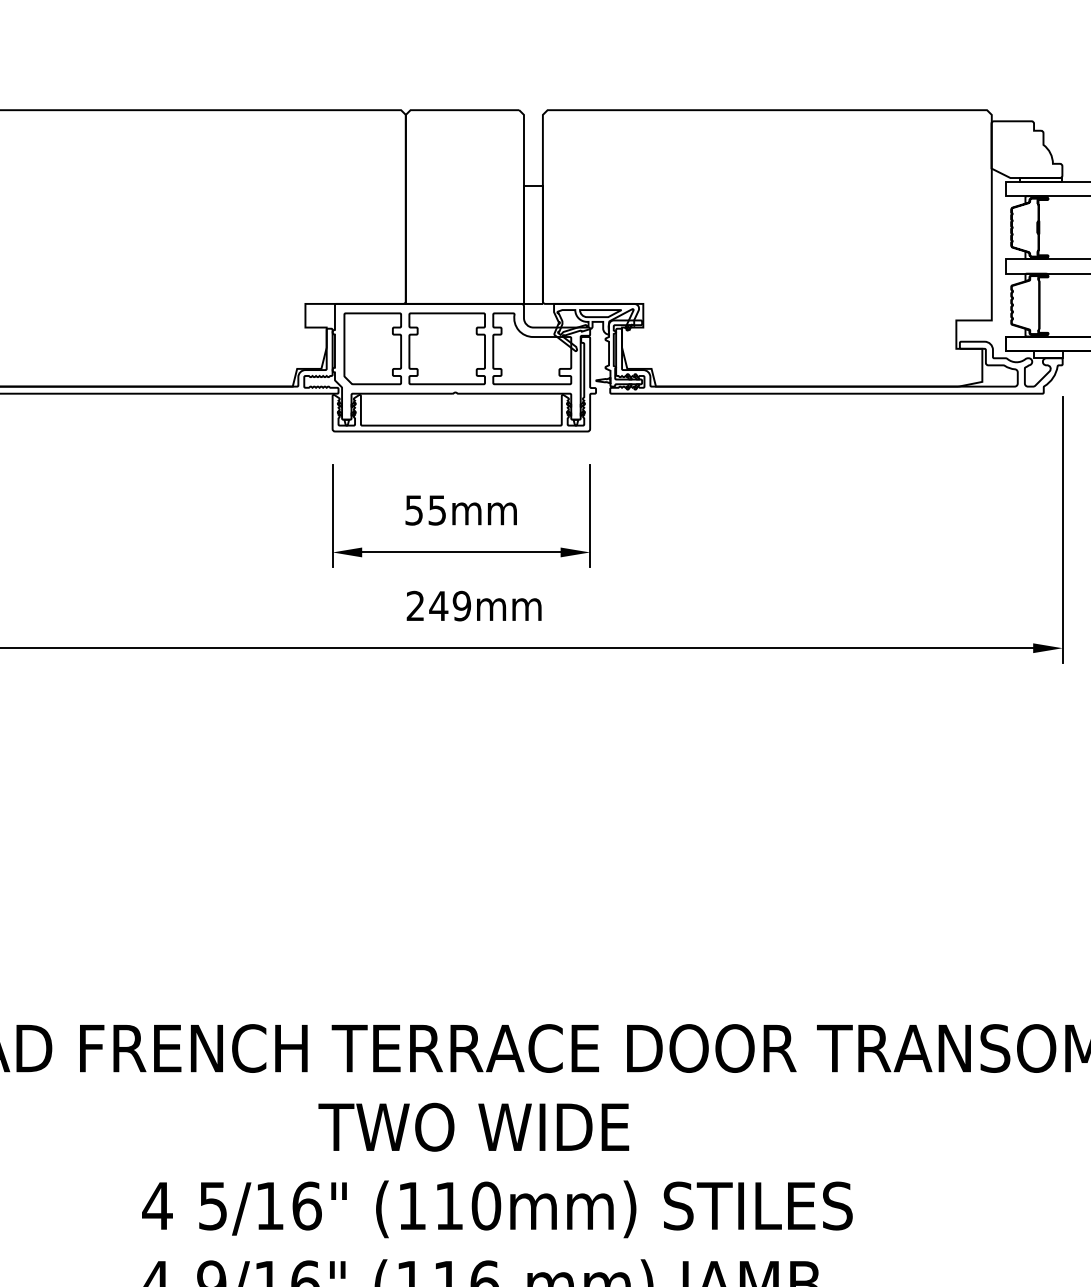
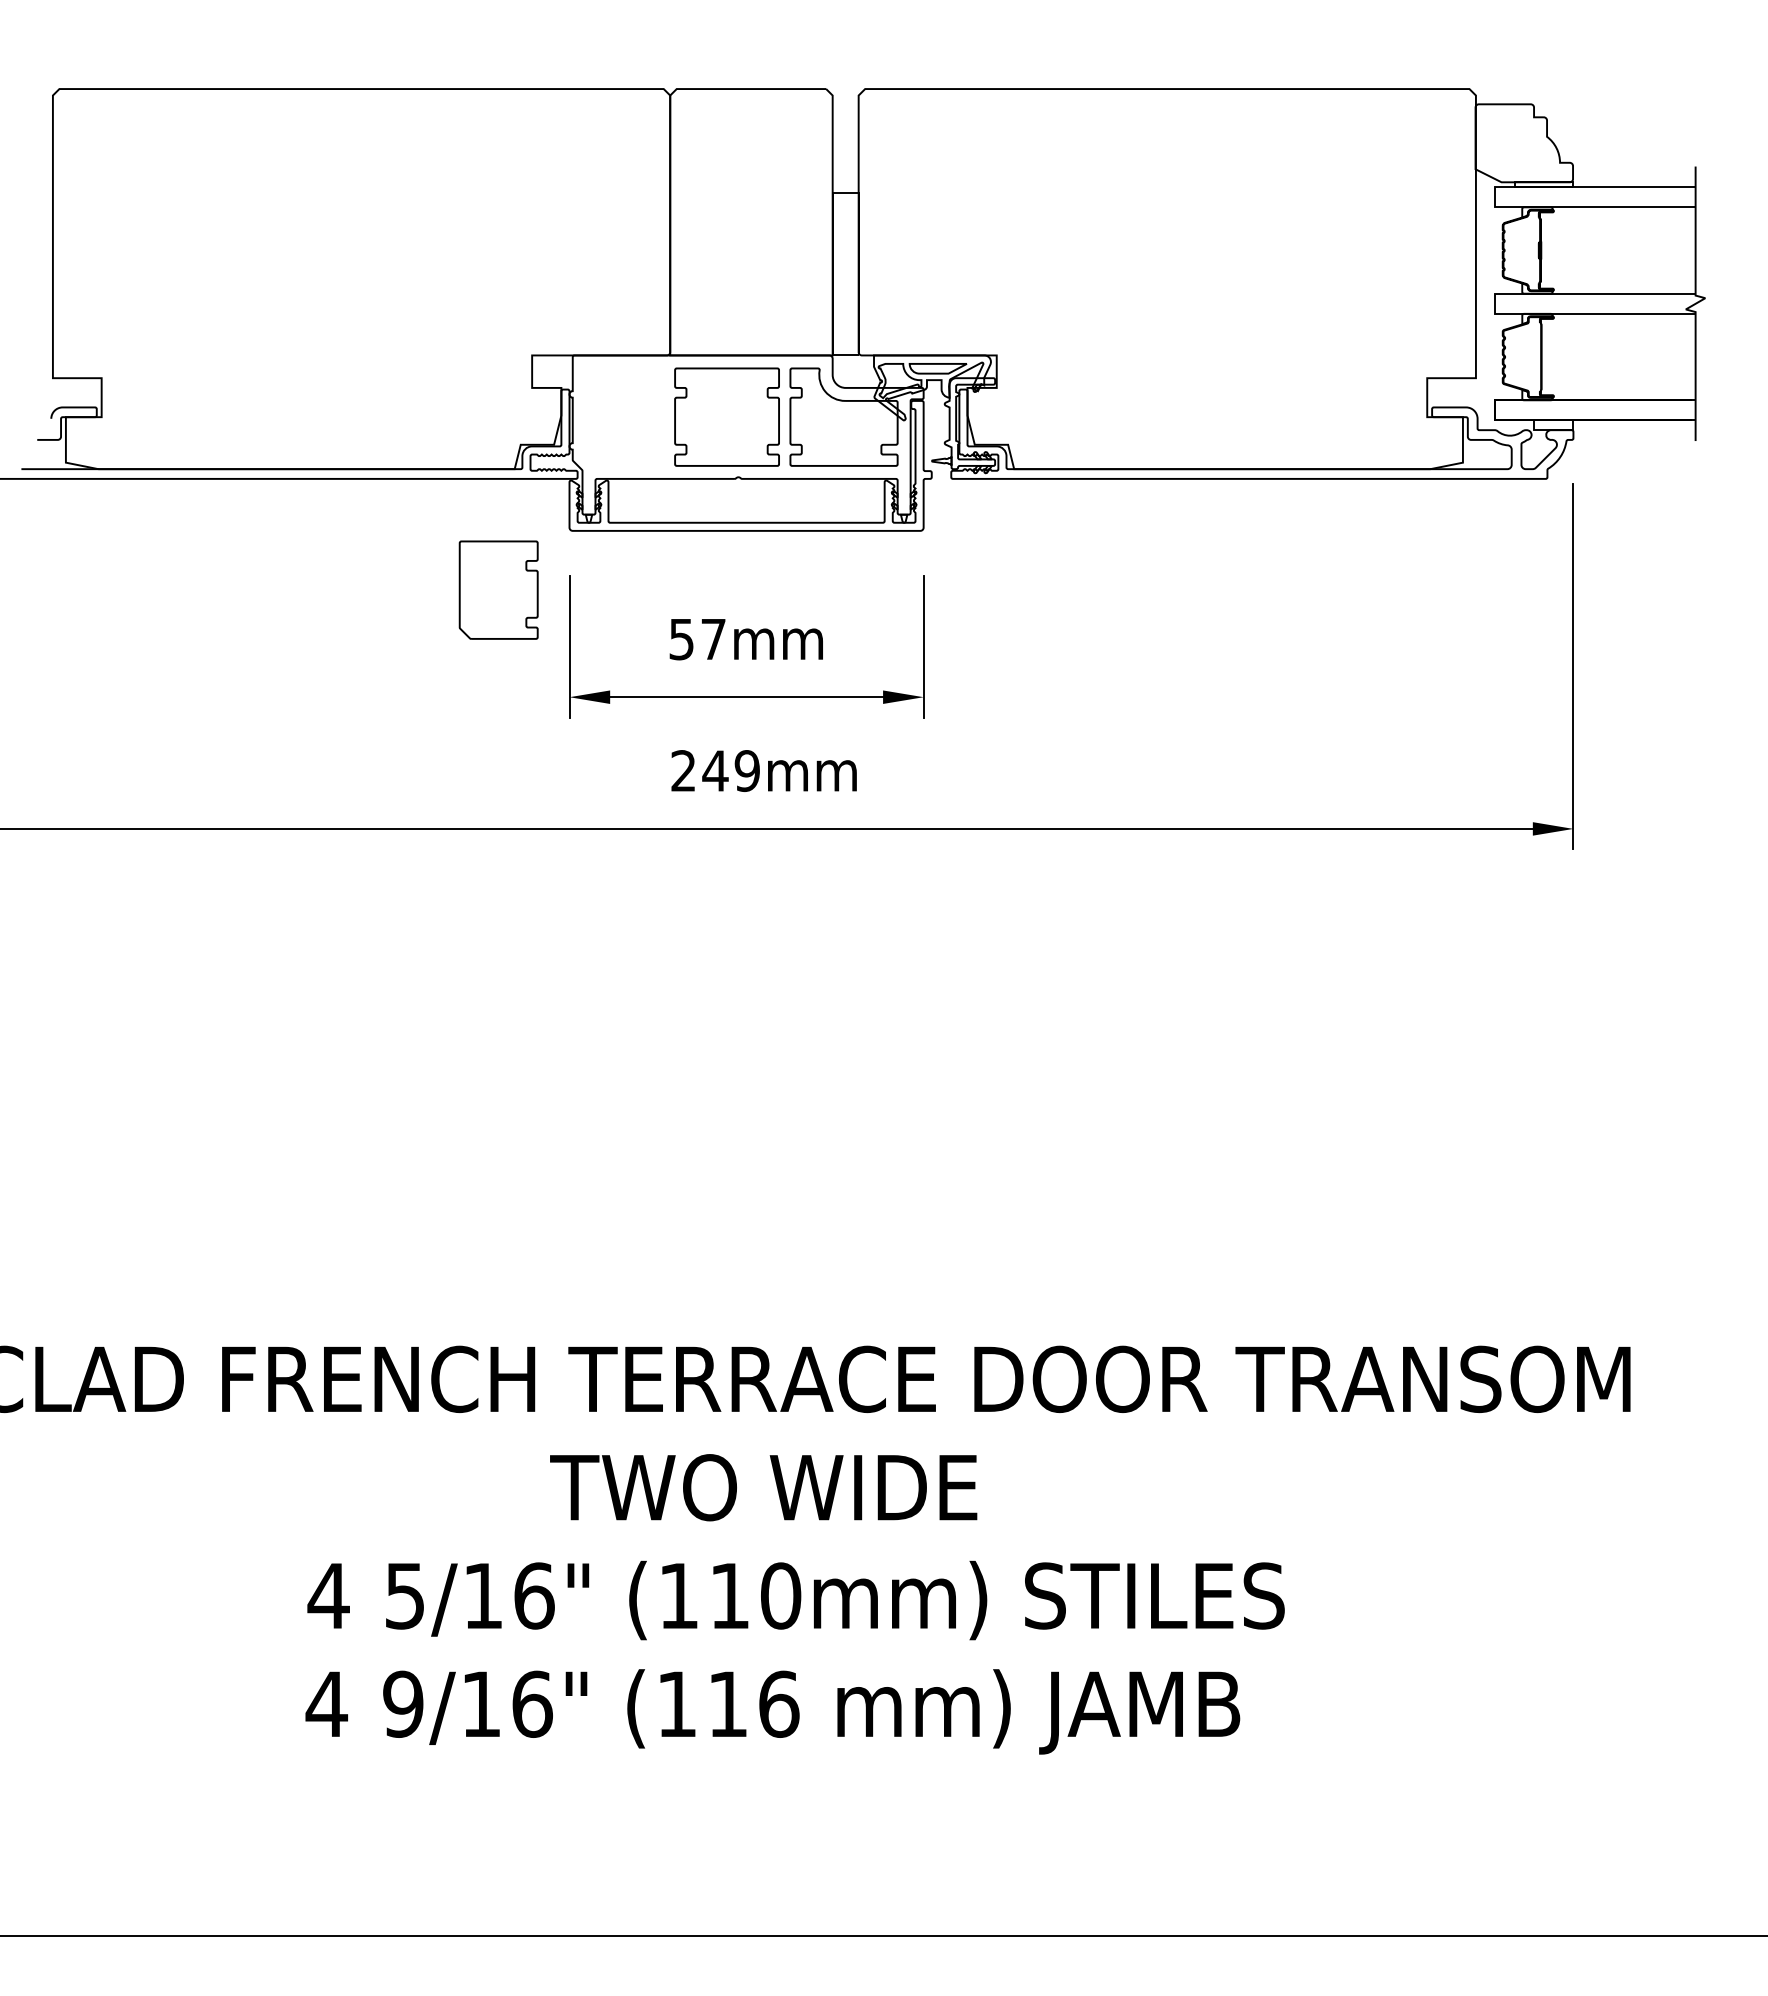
part: (372, 348) -> (498, 589), moved
text: (437, 510) -> (713, 639), 55mm -> 57mm

